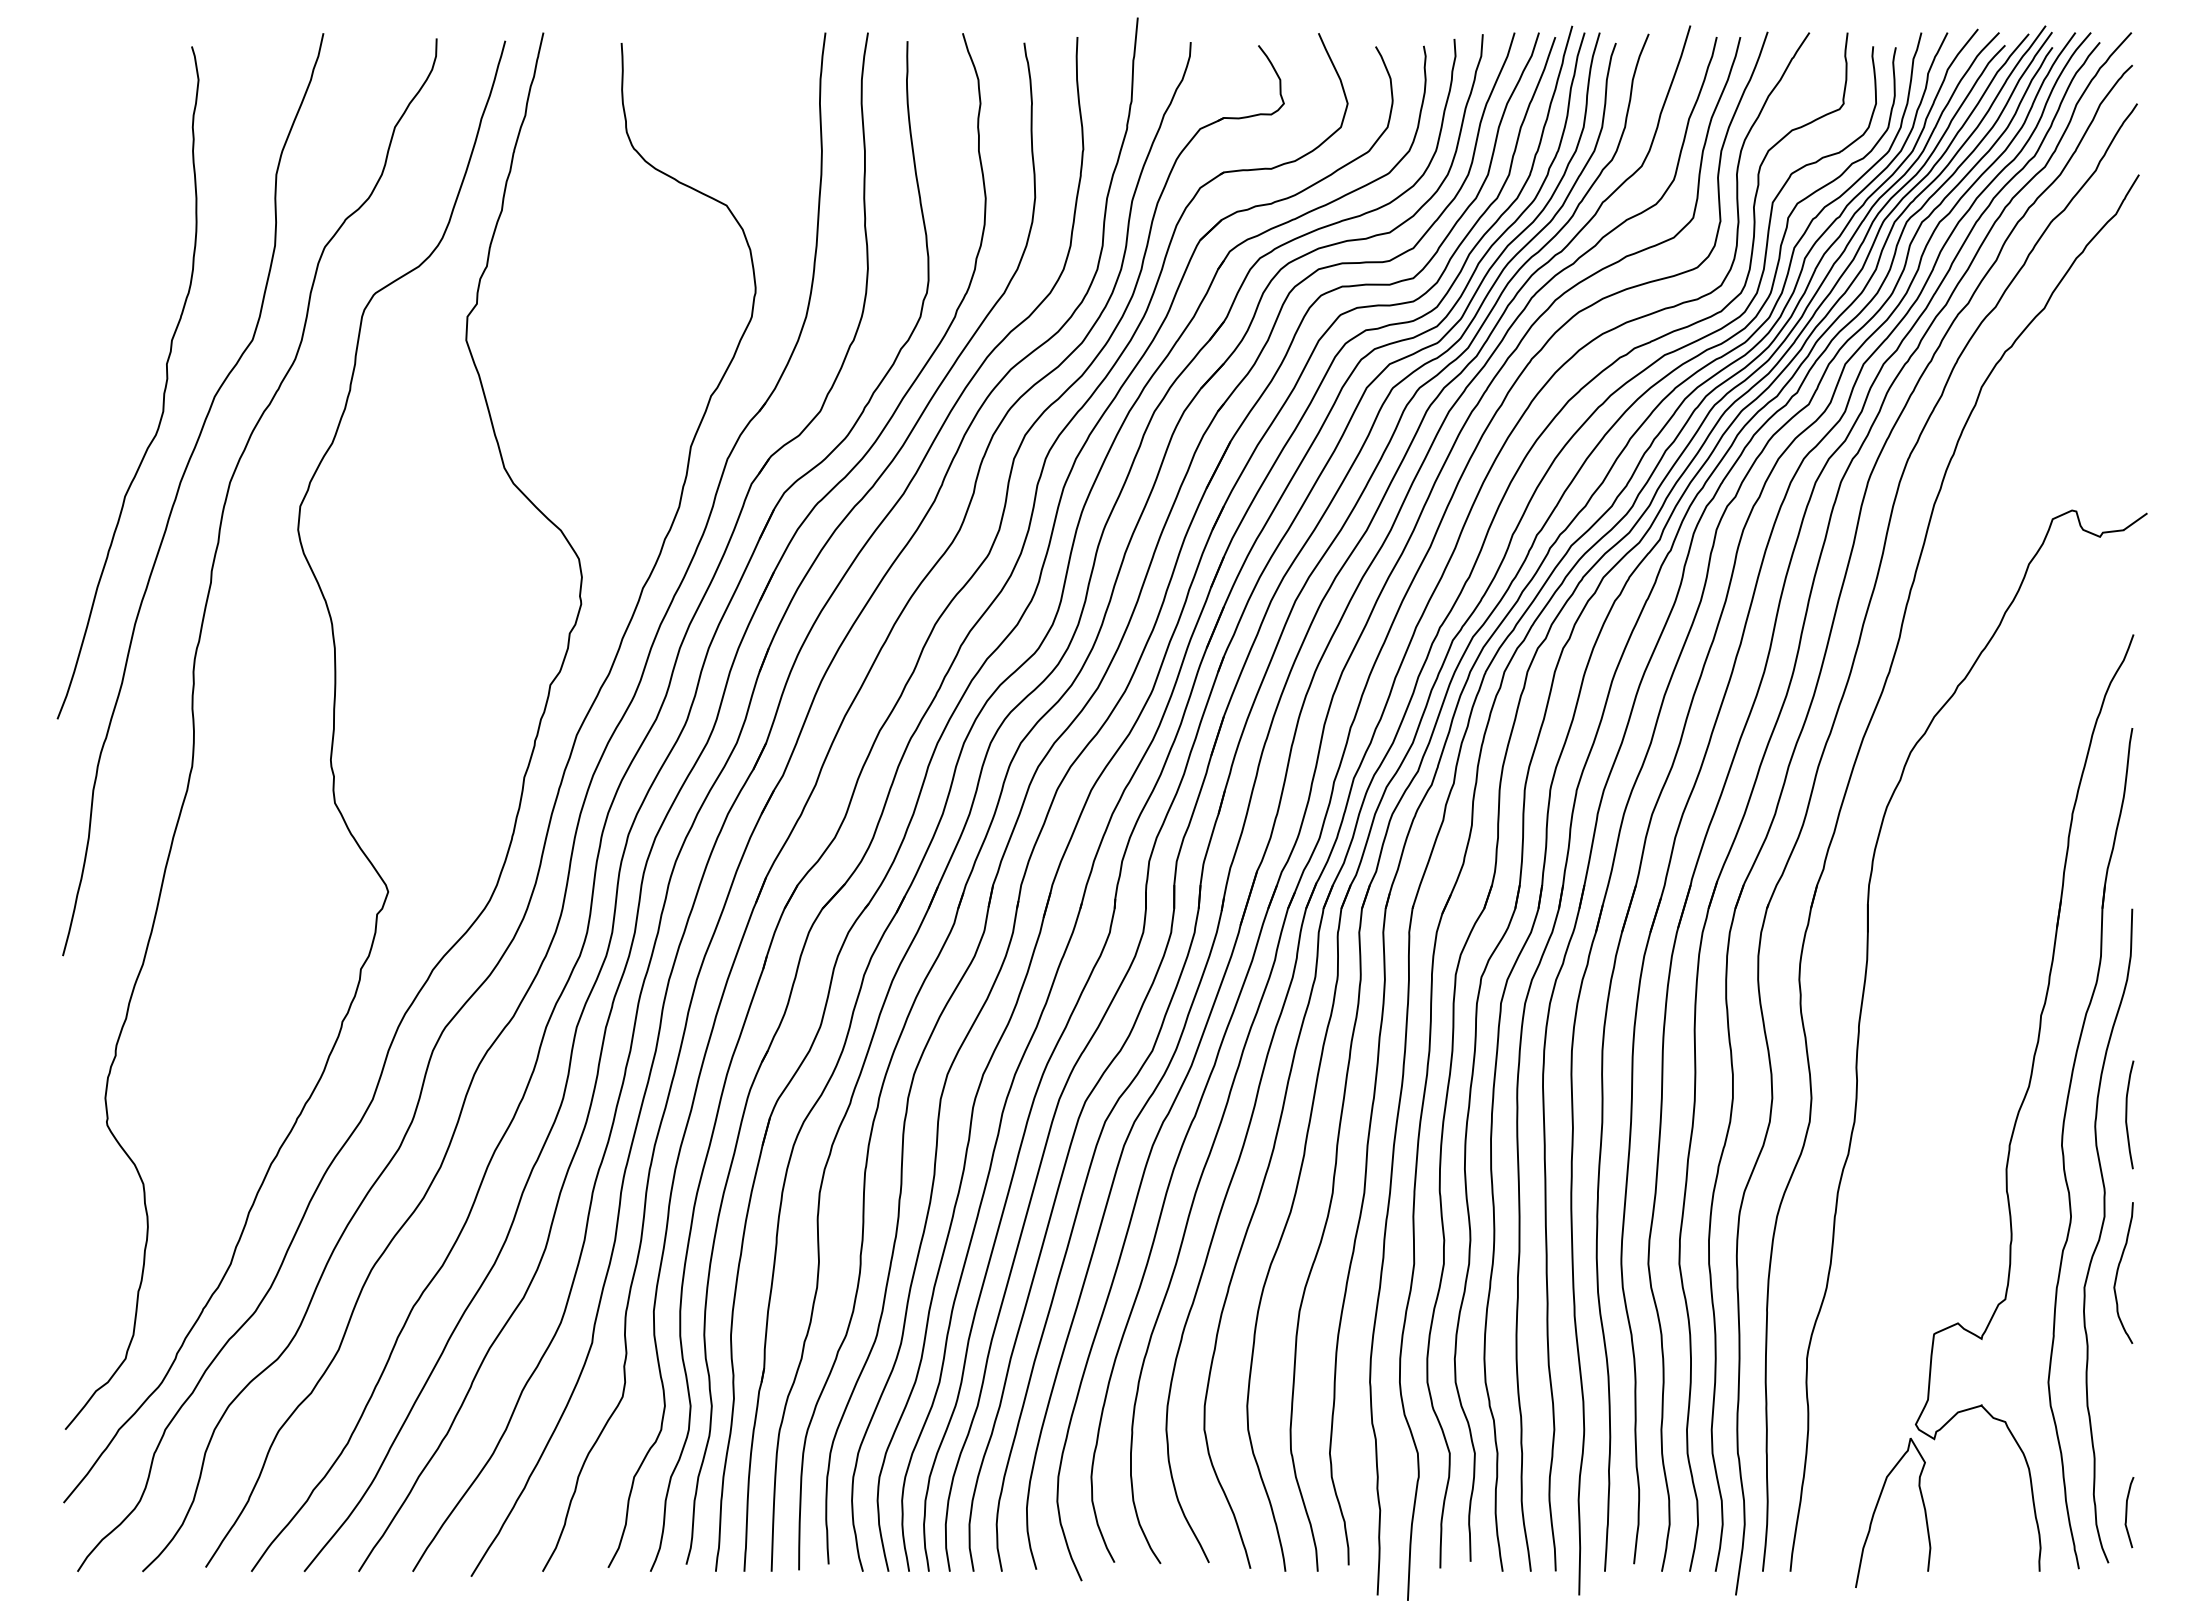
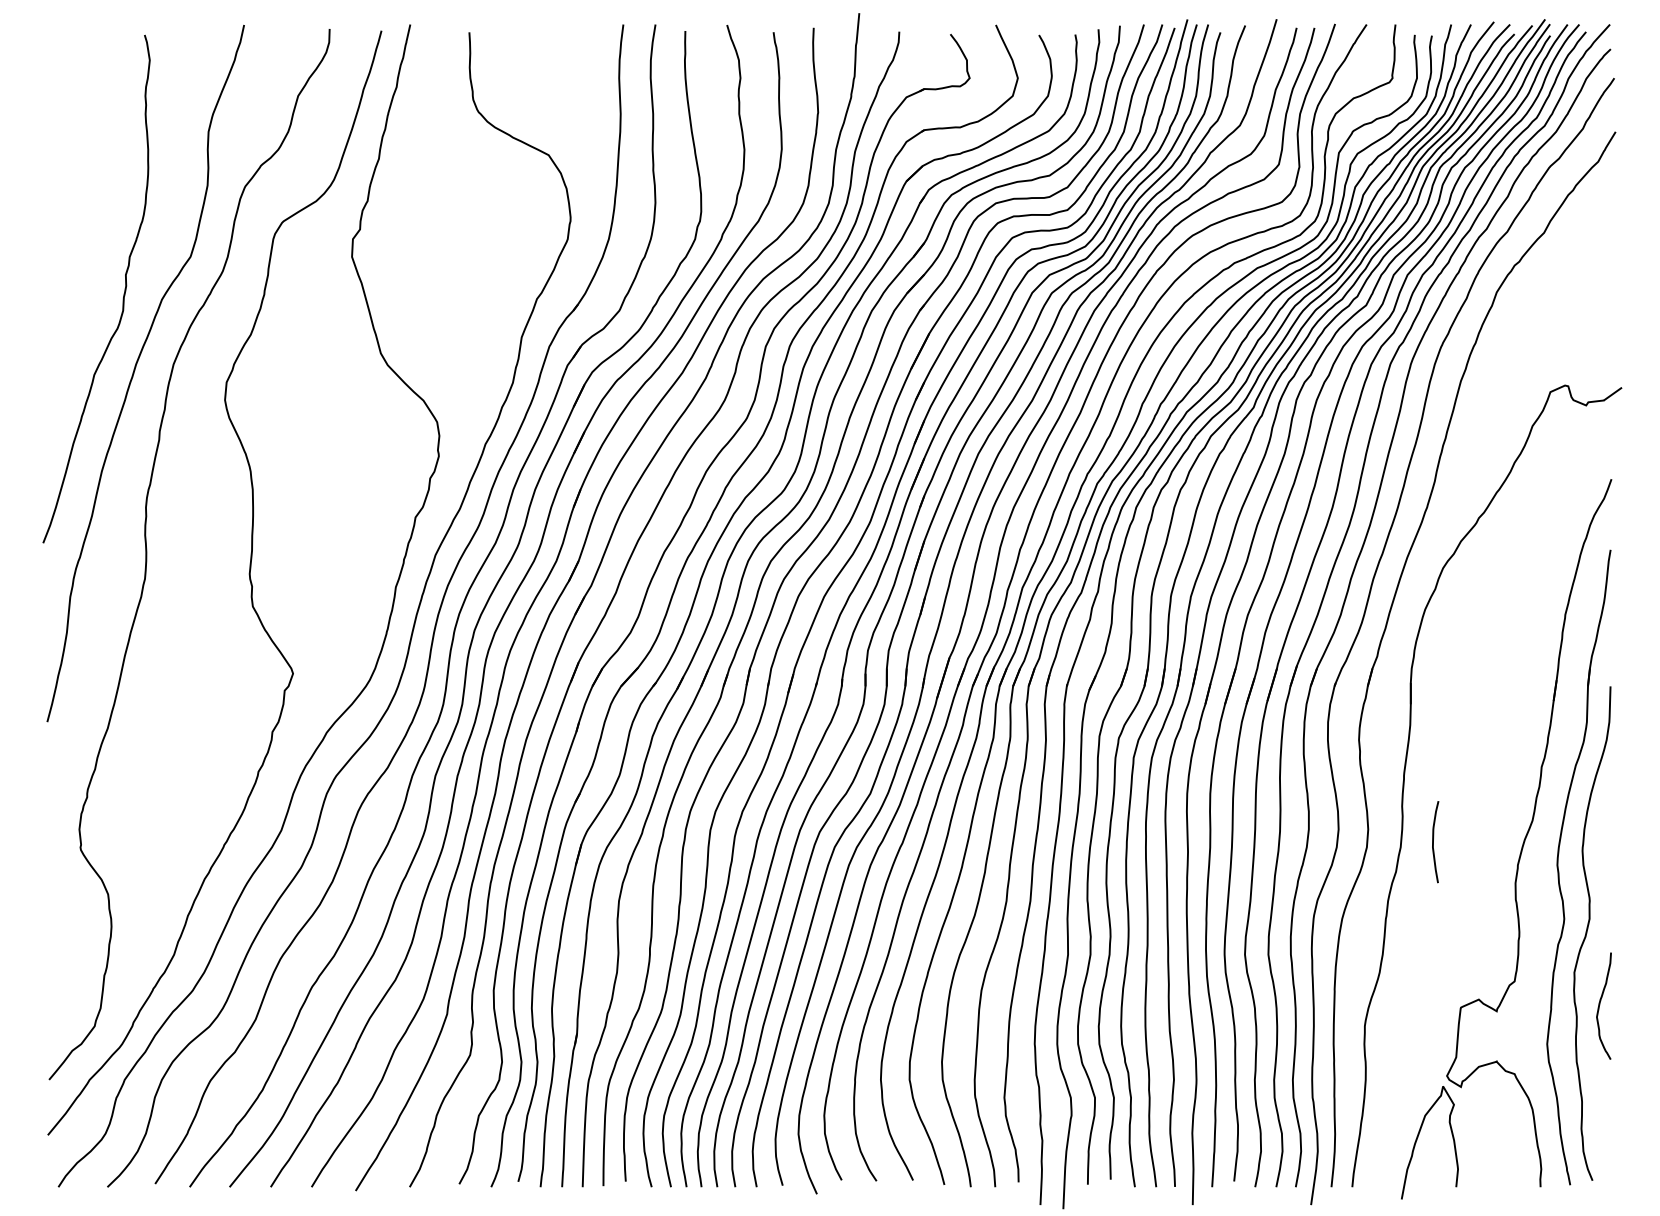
curve: (2127, 1114) -> (1433, 841), moved
curve: (2118, 1272) -> (1600, 1005), moved
curve: (2127, 1512) -> (1606, 1142), removed

